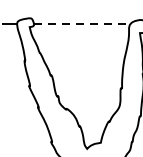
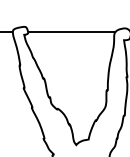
line: (81, 24) -> (71, 32), dashed -> solid

